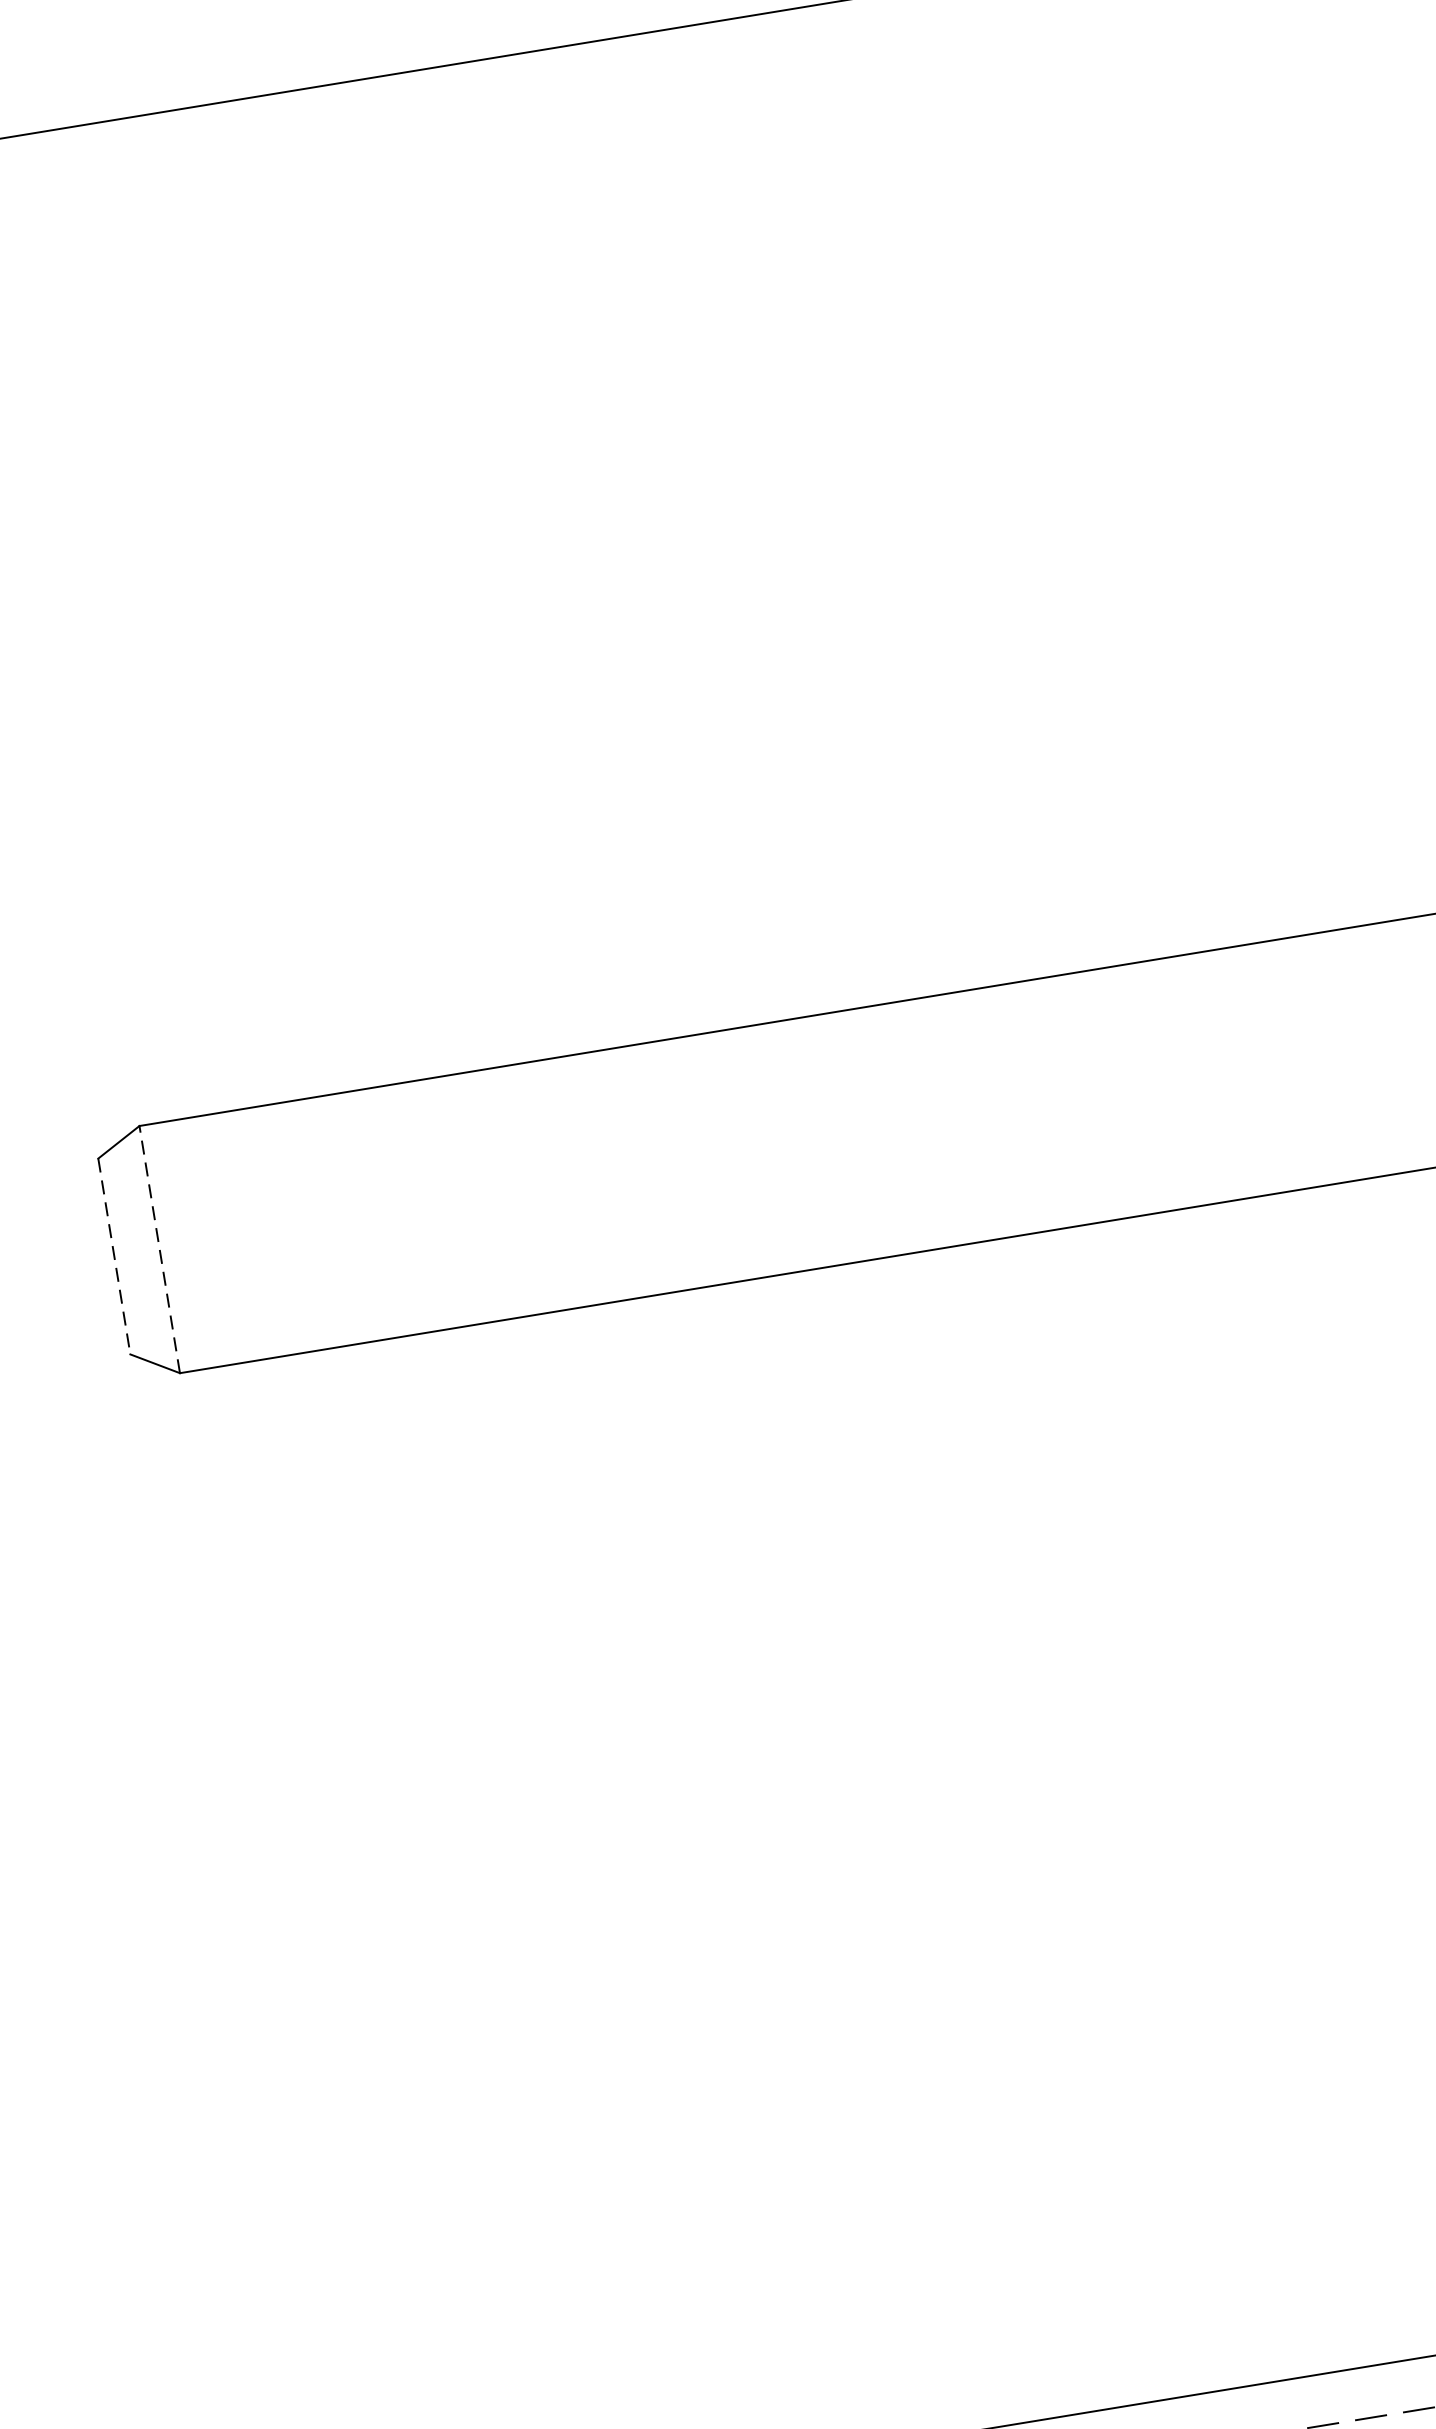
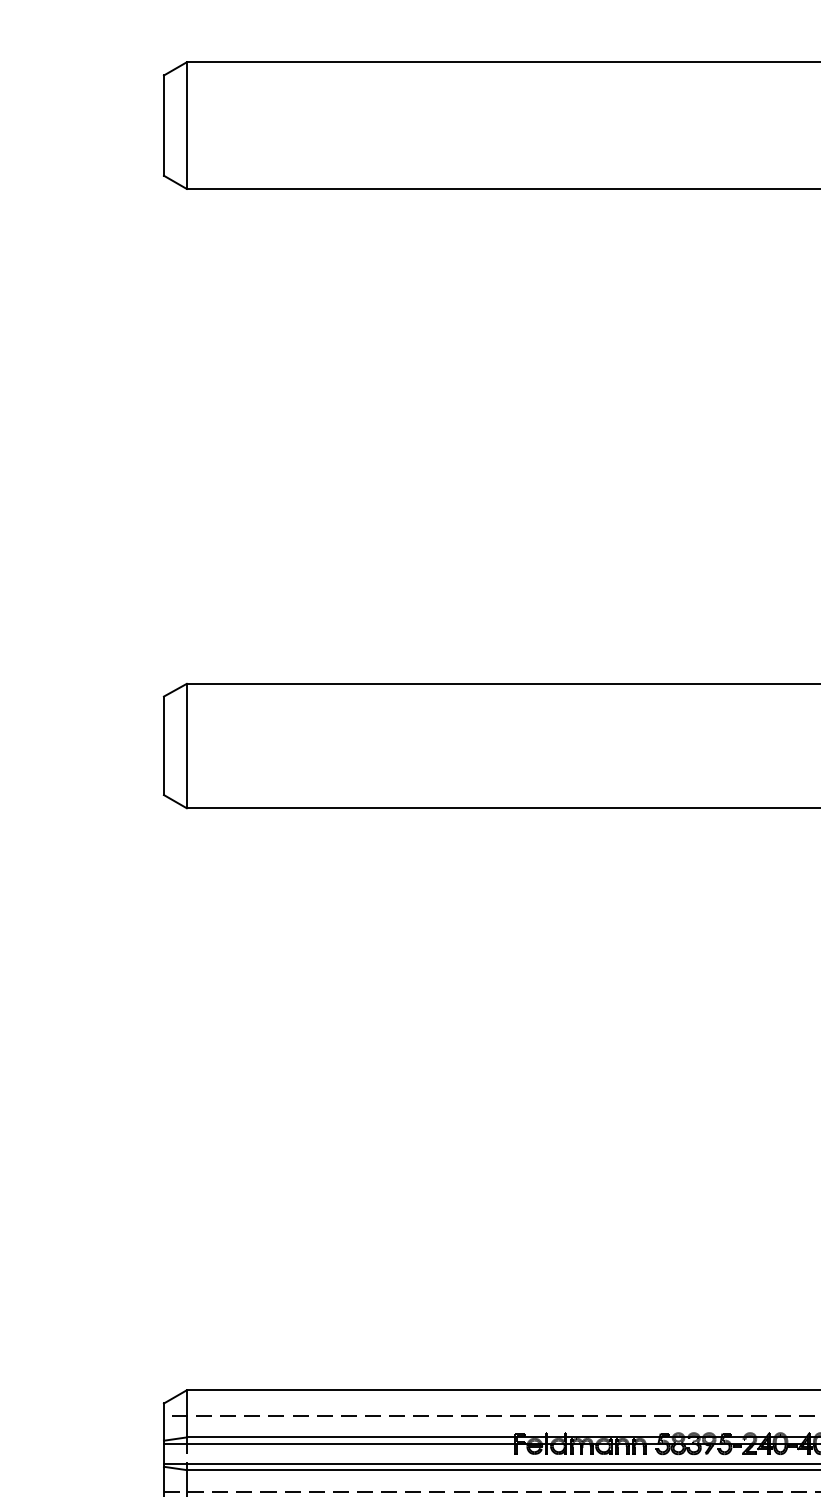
line: (159, 1248) -> (186, 745), dashed -> solid
line: (113, 1258) -> (163, 746), dashed -> solid

